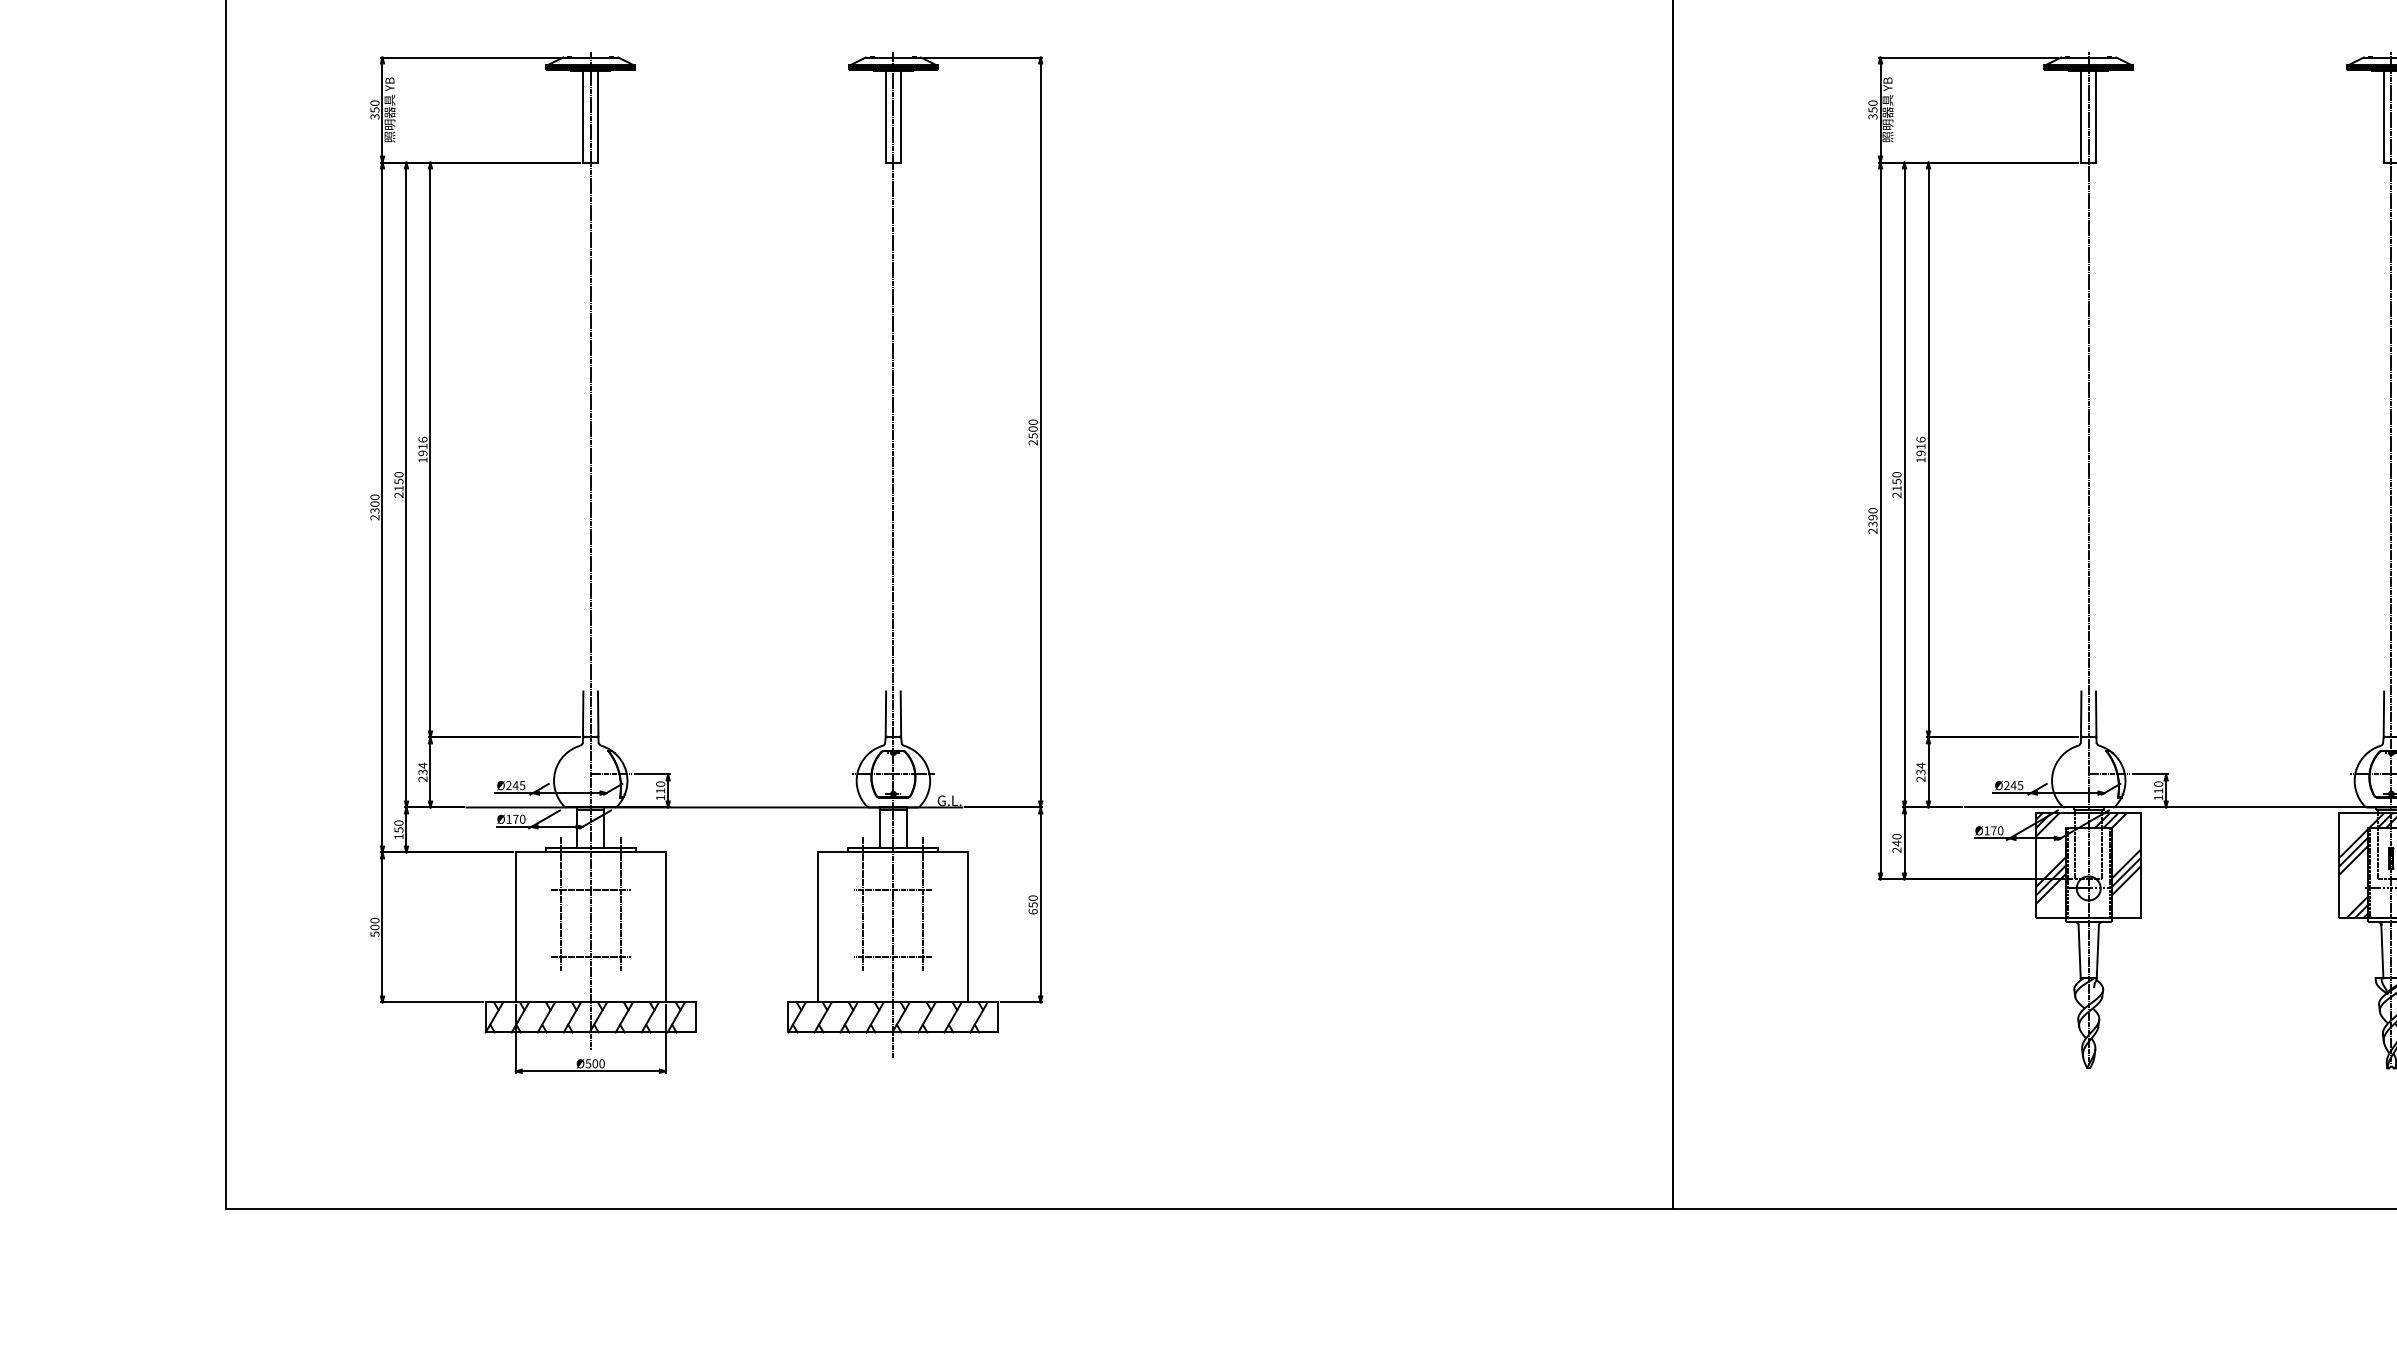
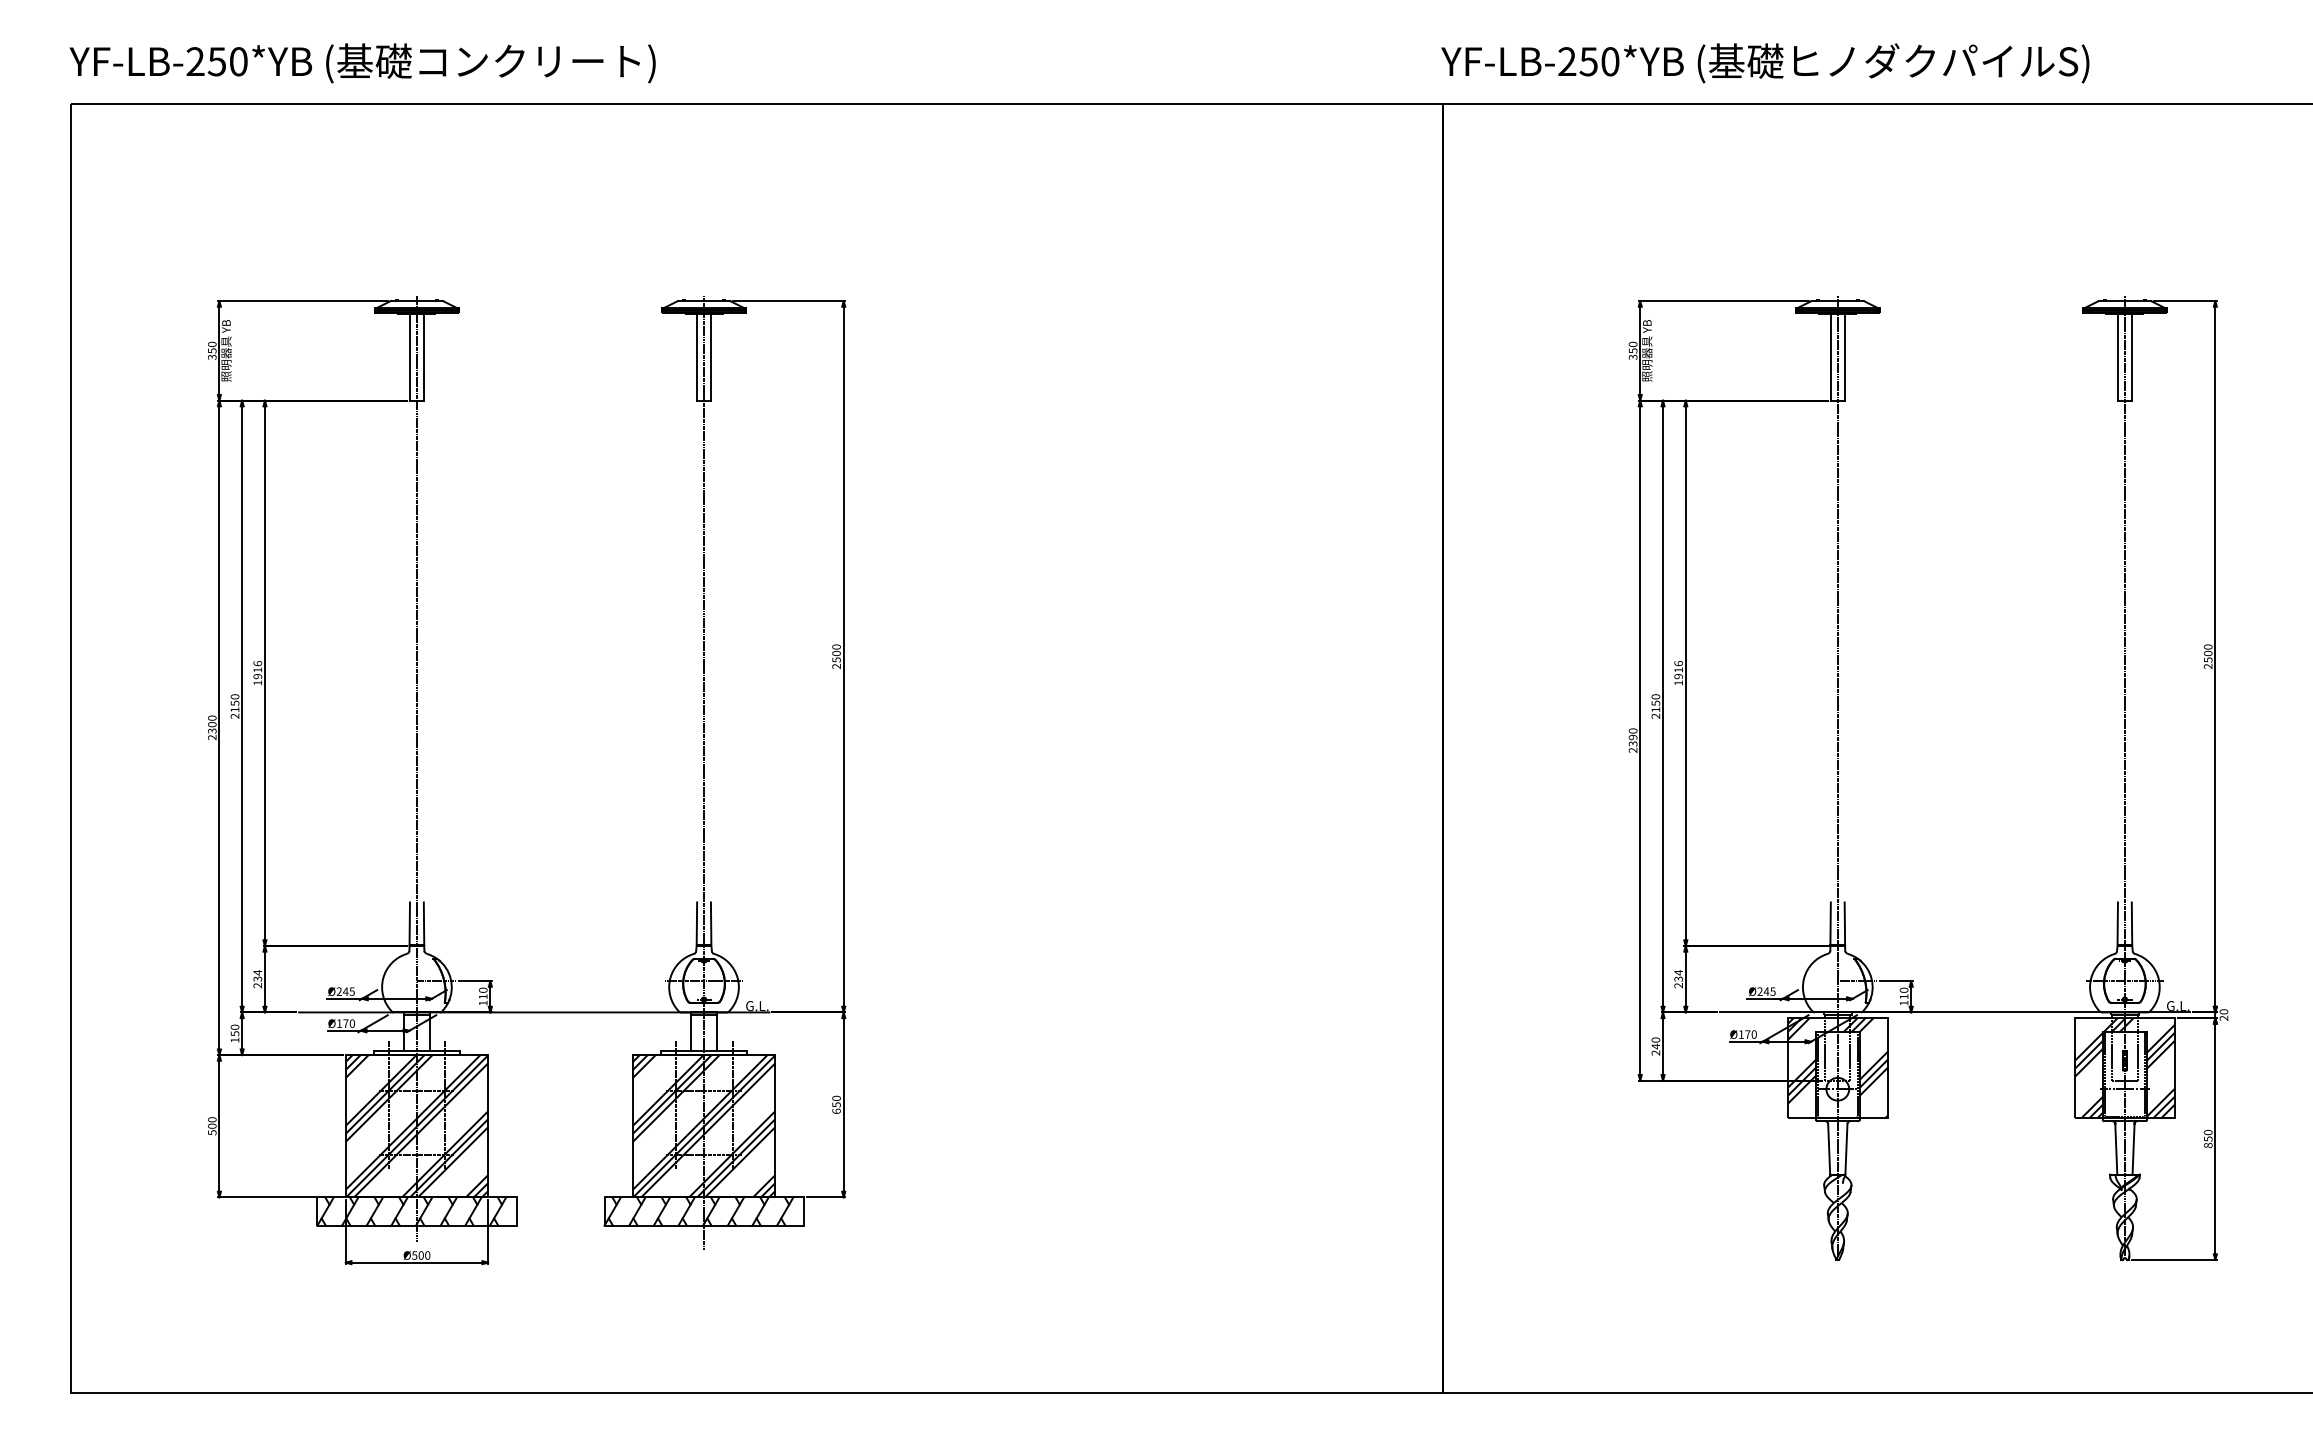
hatch: (590, 927) -> (416, 1126), added
hatch: (892, 927) -> (703, 1126), added

